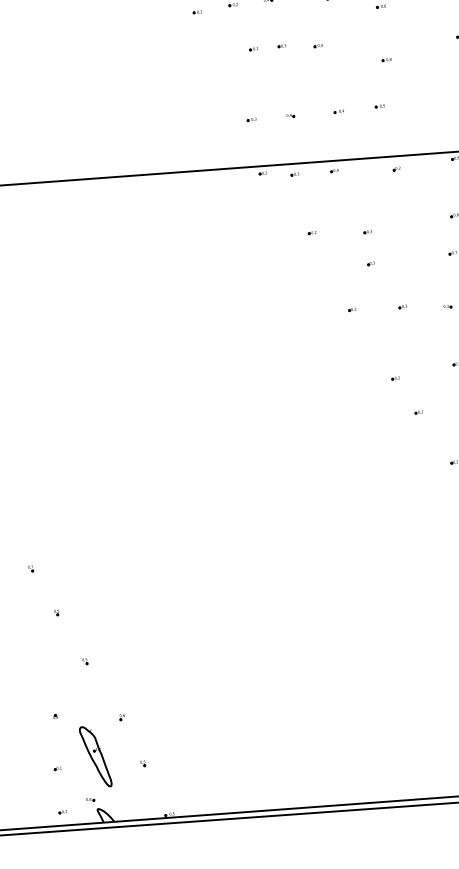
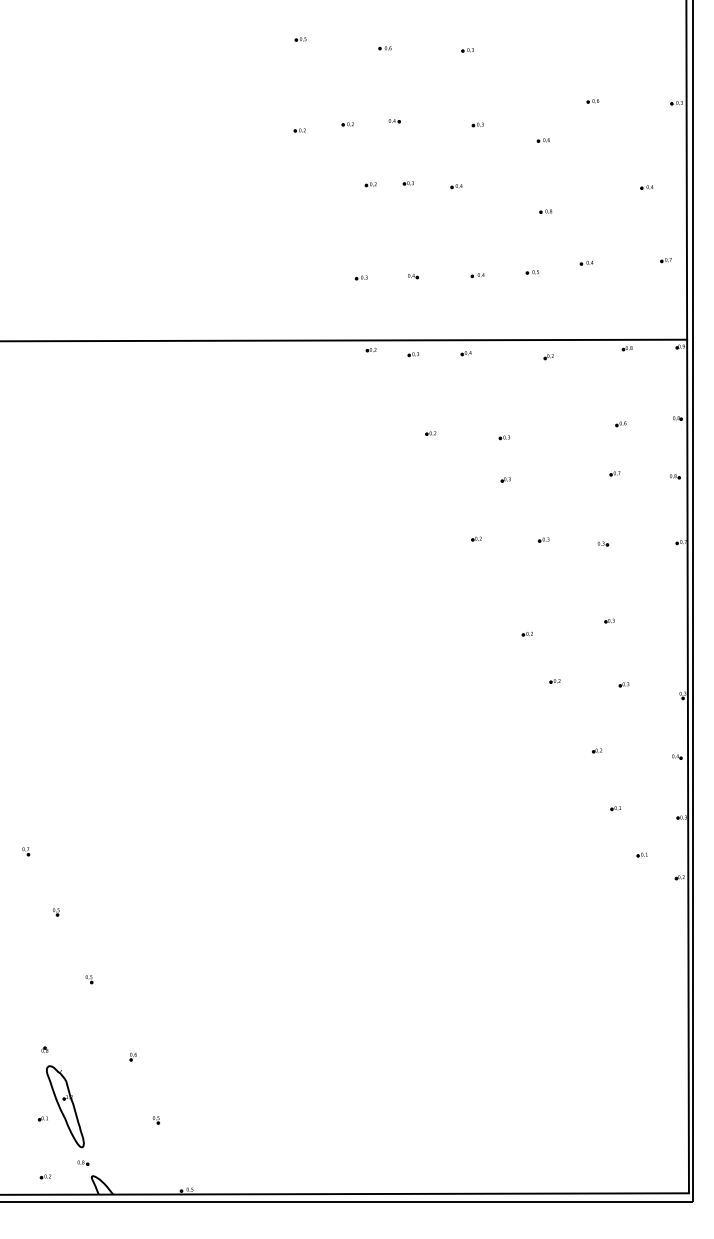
part: (420, 96) -> (586, 262), added
part: (95, 756) -> (65, 1106), moved

